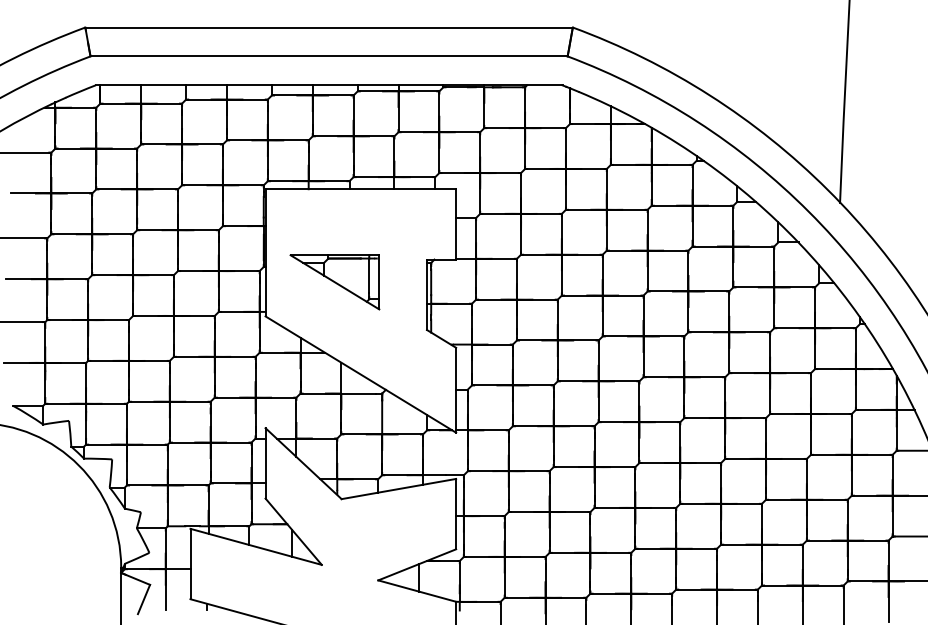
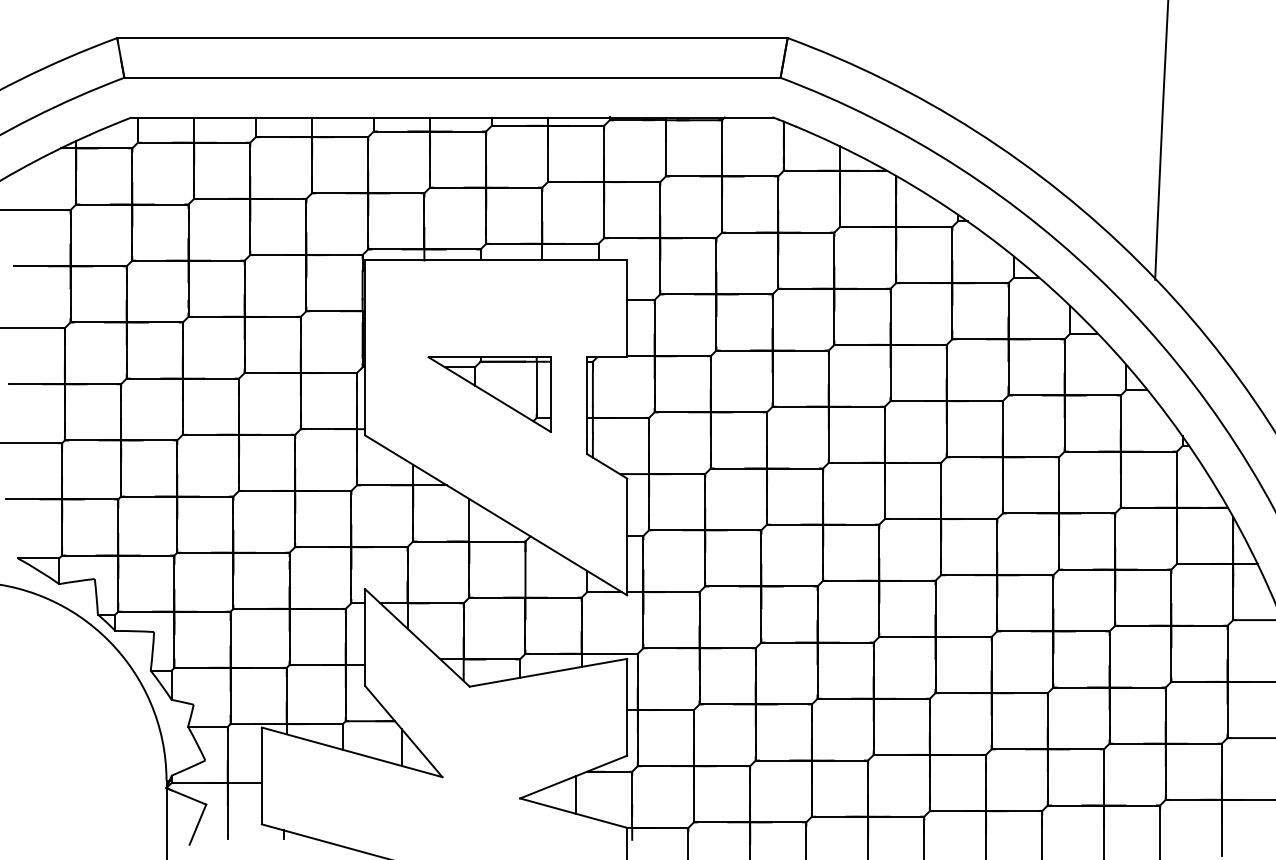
part: (334, 282) -> (489, 394), moved

